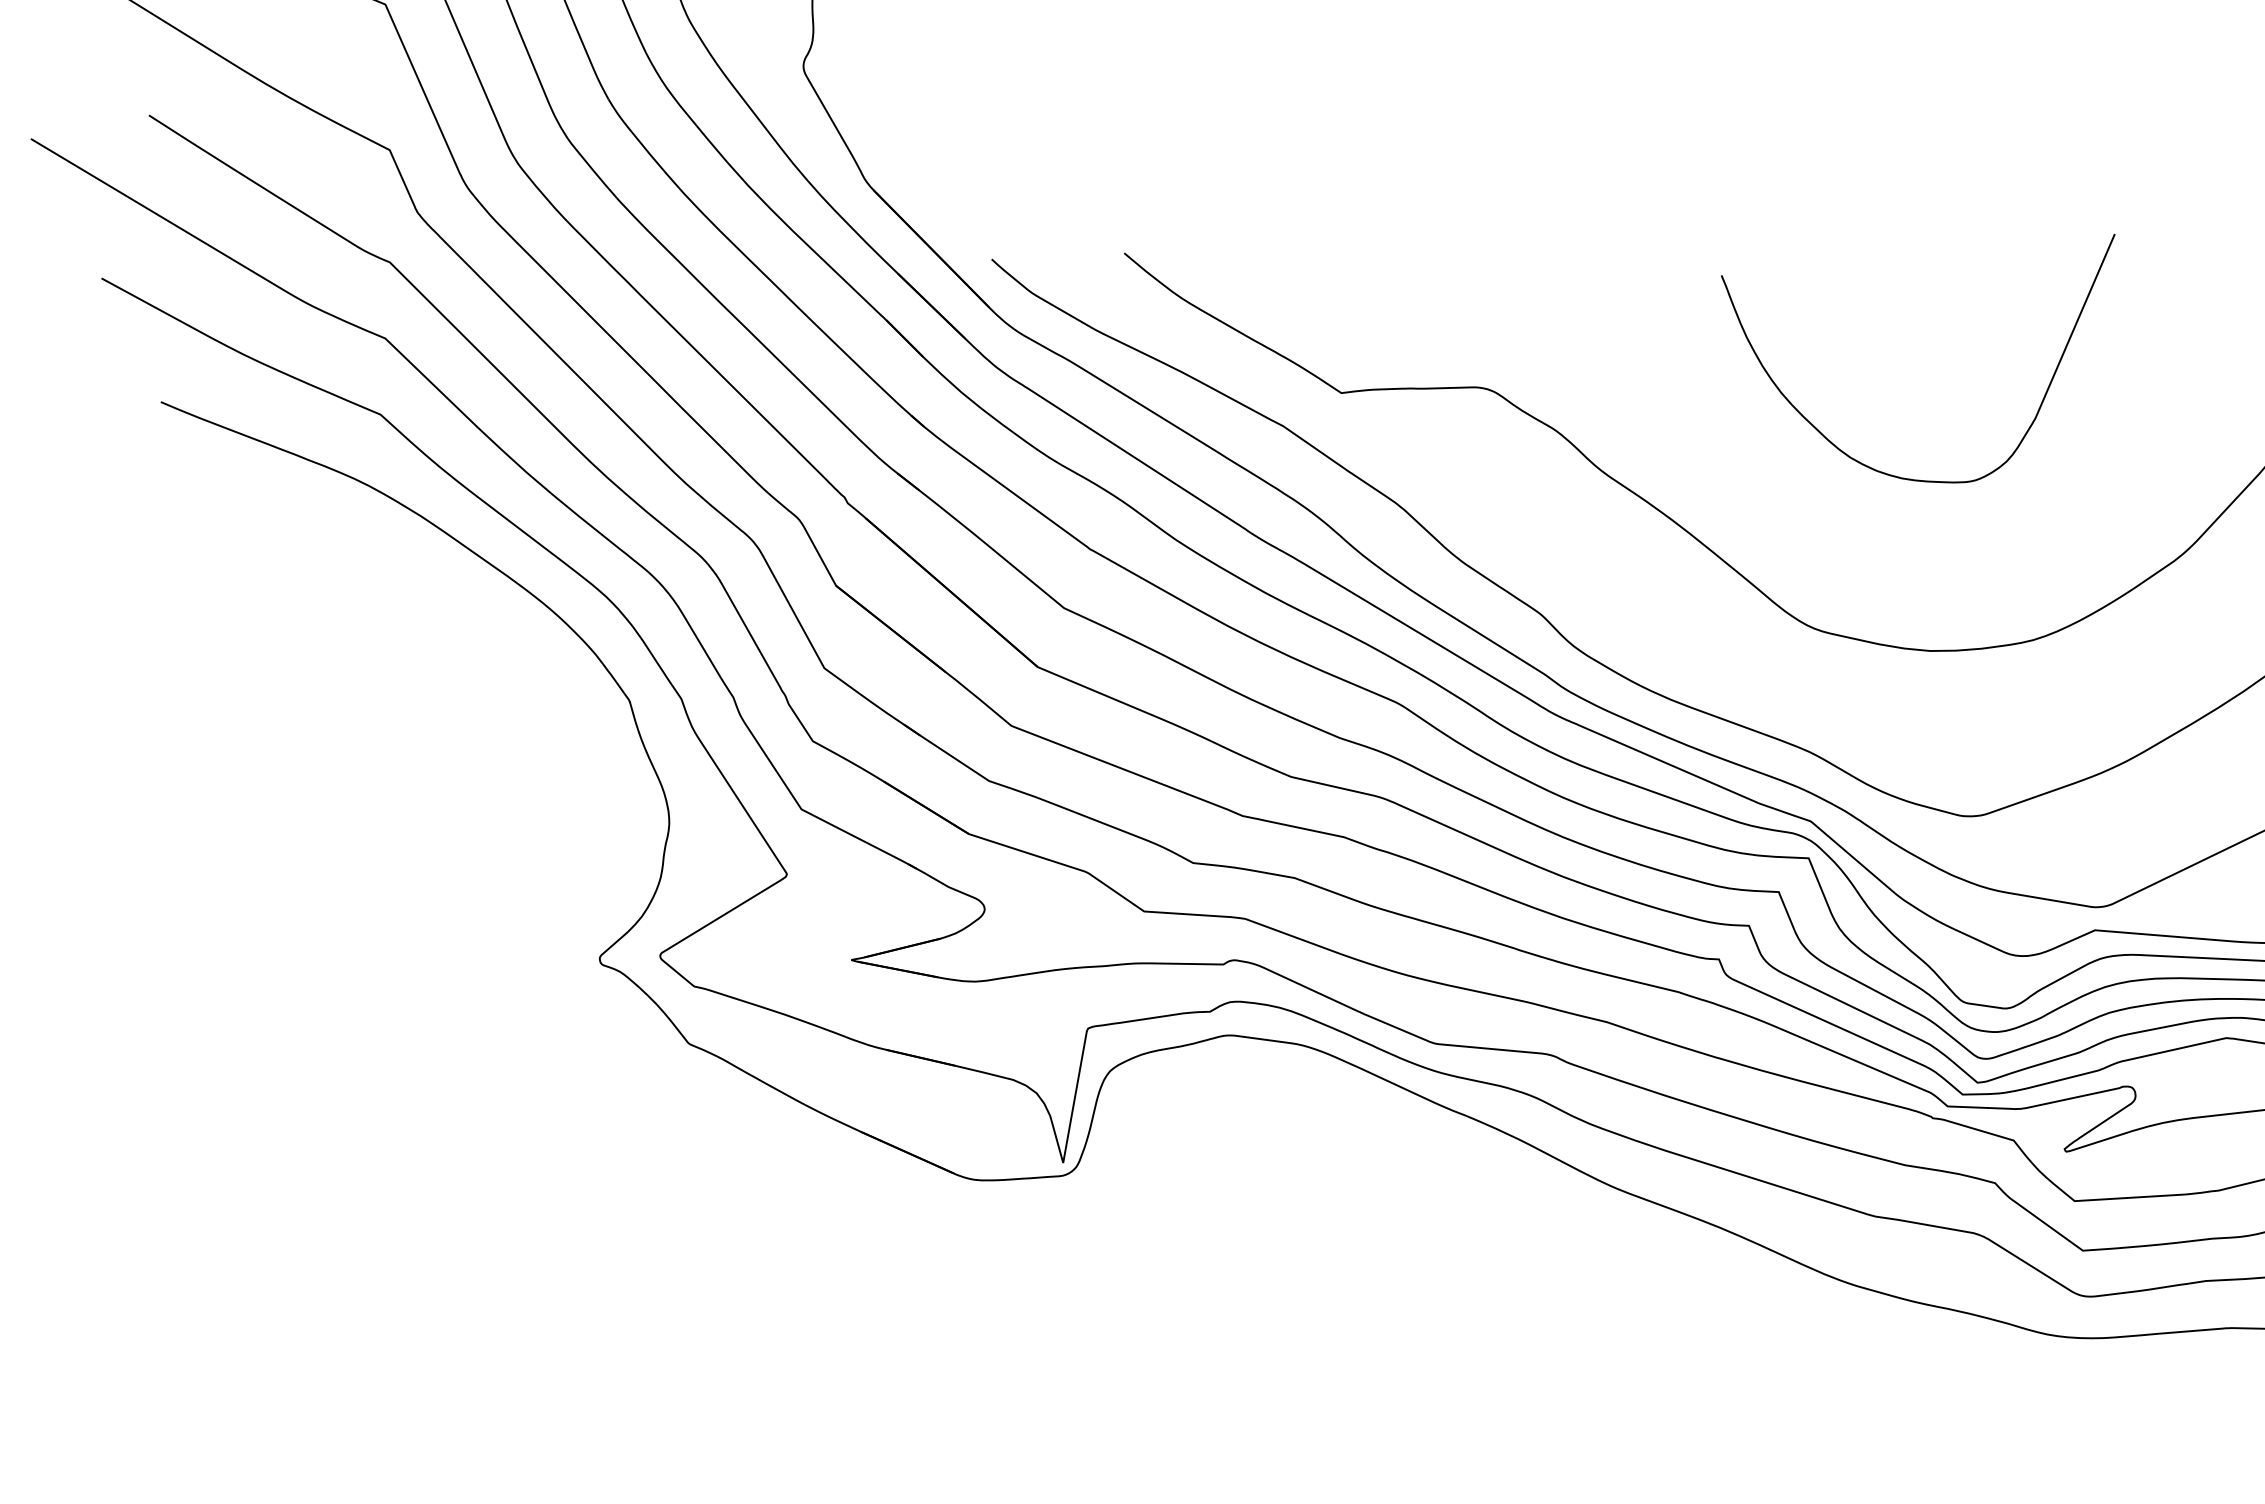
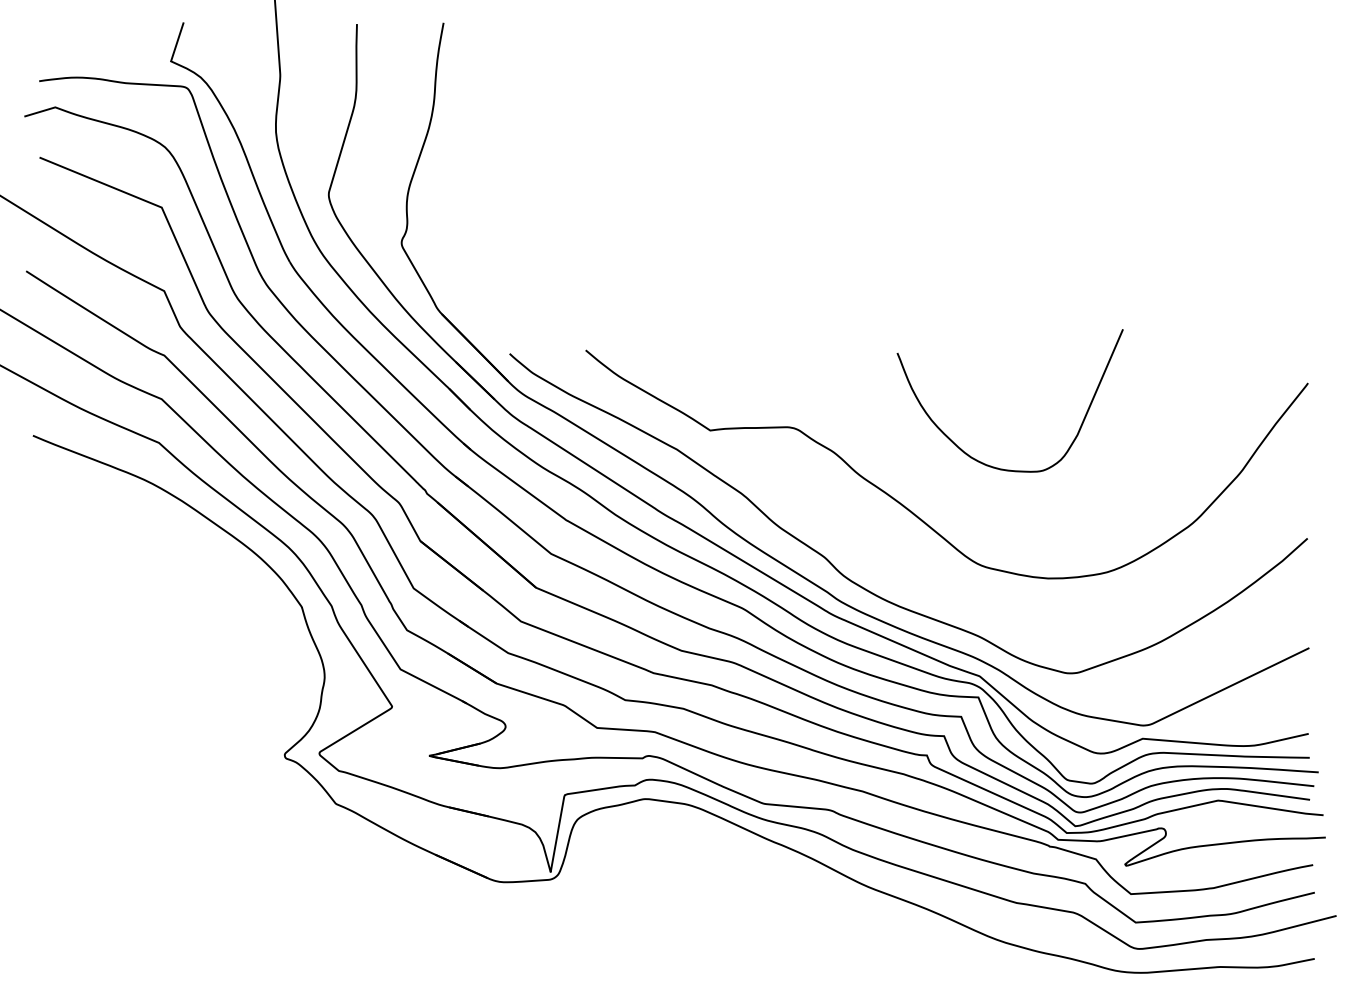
curve: (1864, 462) -> (979, 460), moved

